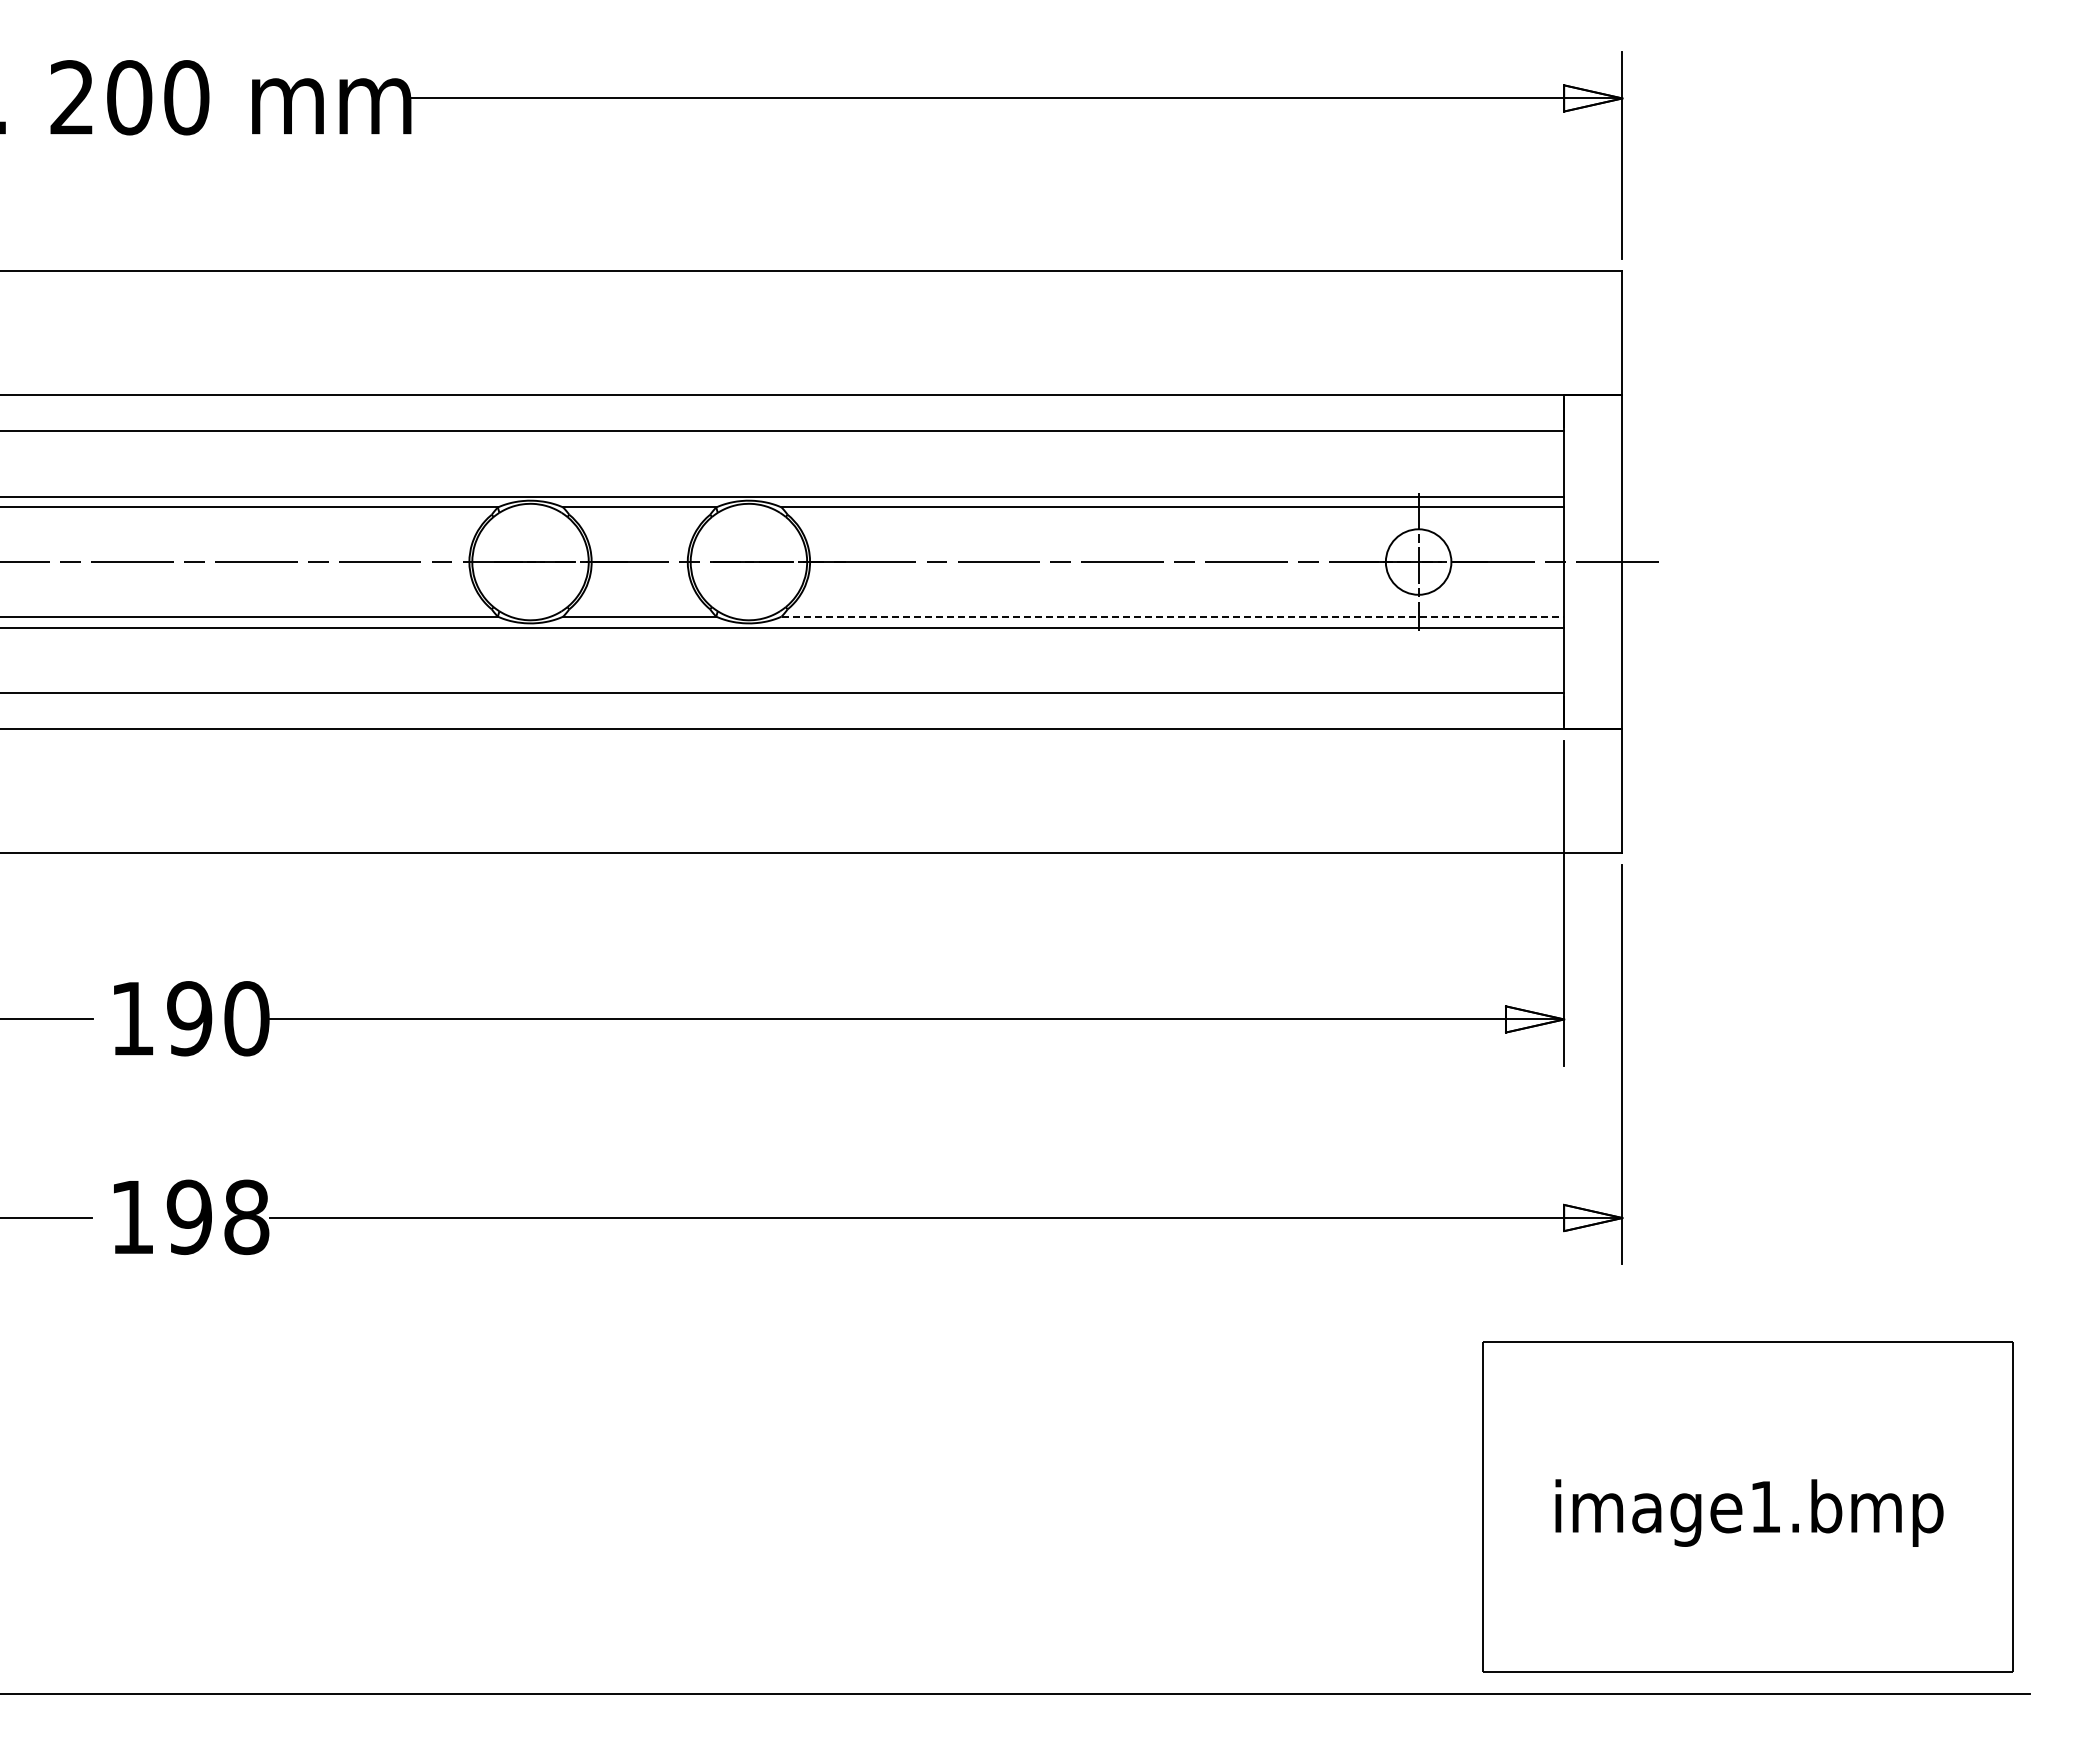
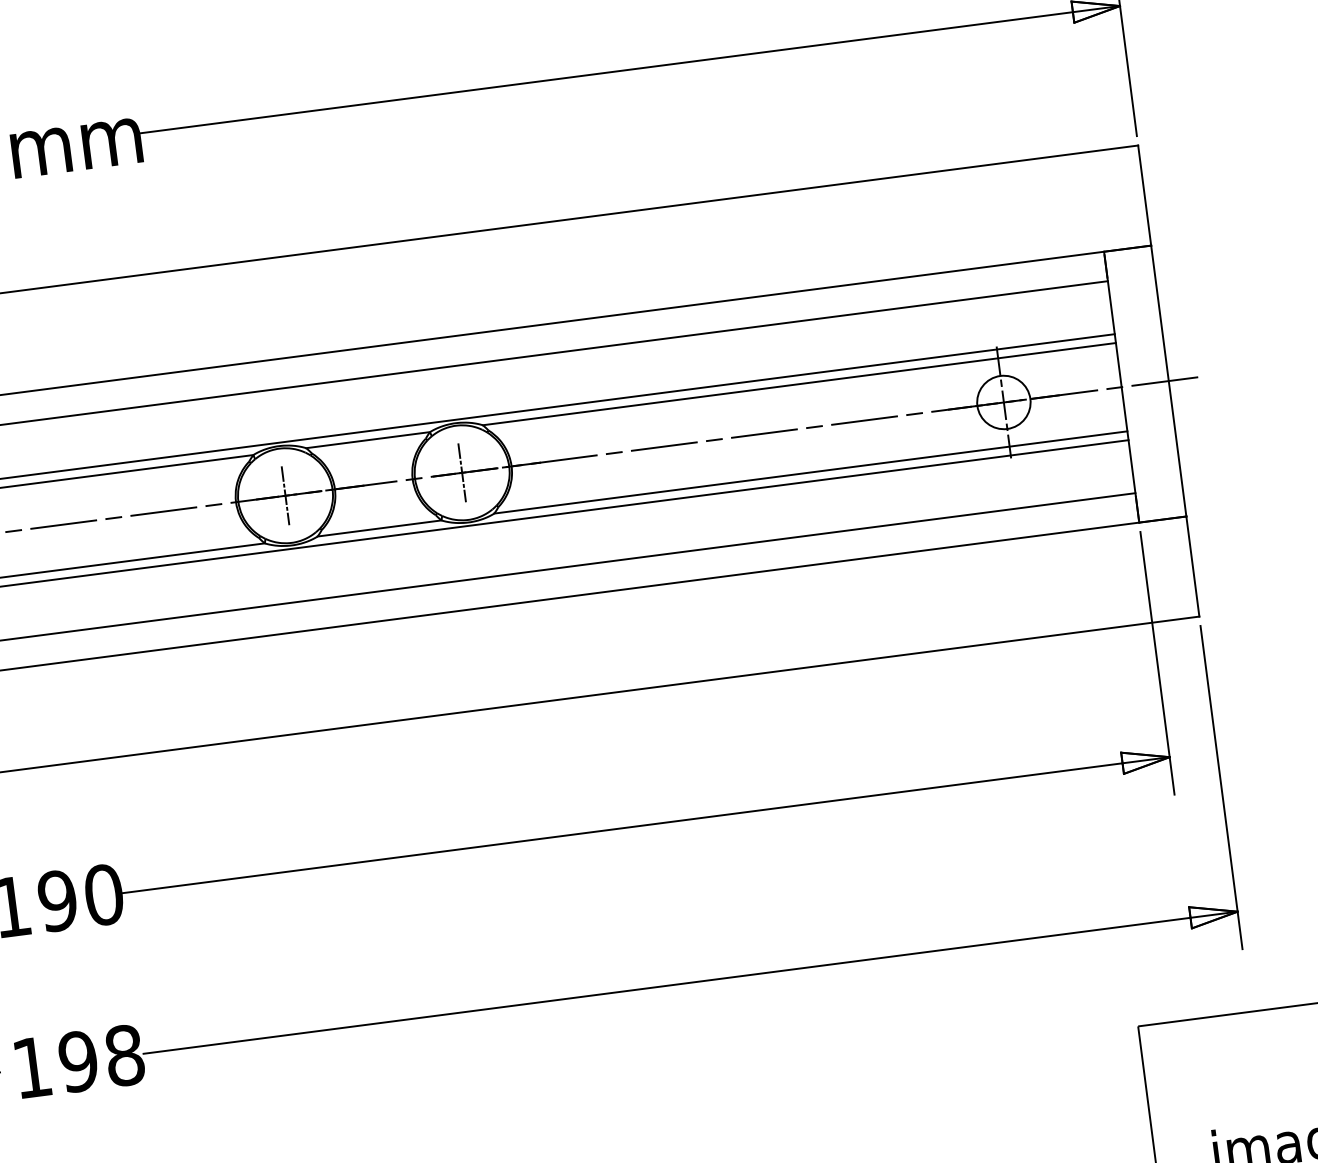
line: (530, 561) -> (285, 495), added
line: (748, 561) -> (461, 472), added
line: (1173, 616) -> (811, 472), dashed -> solid

